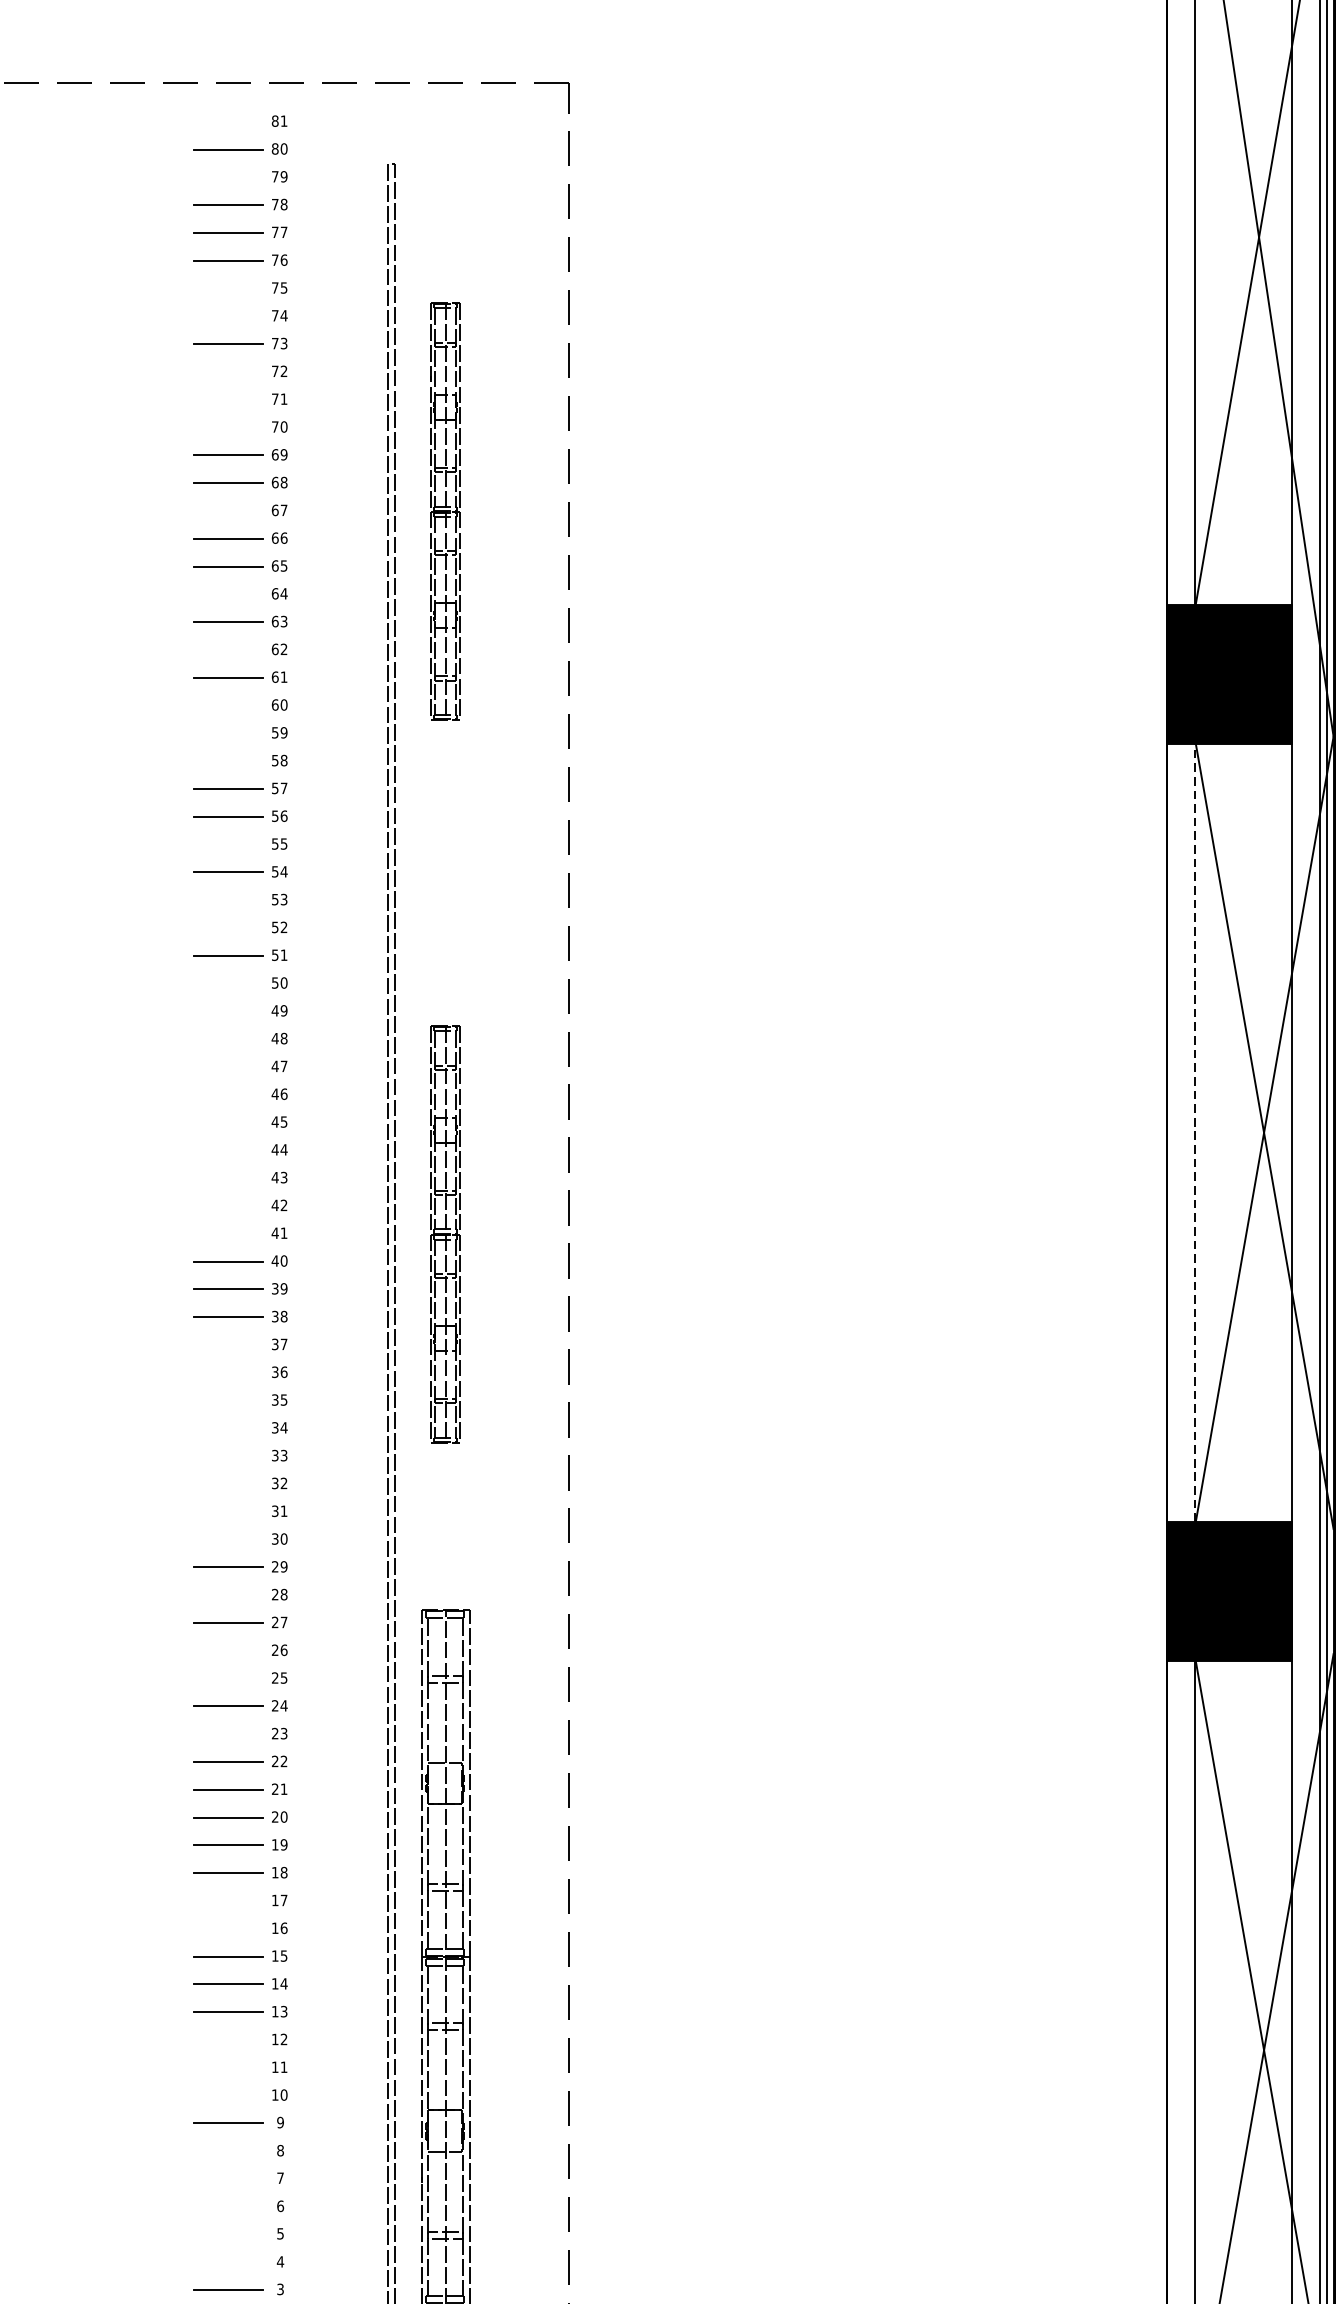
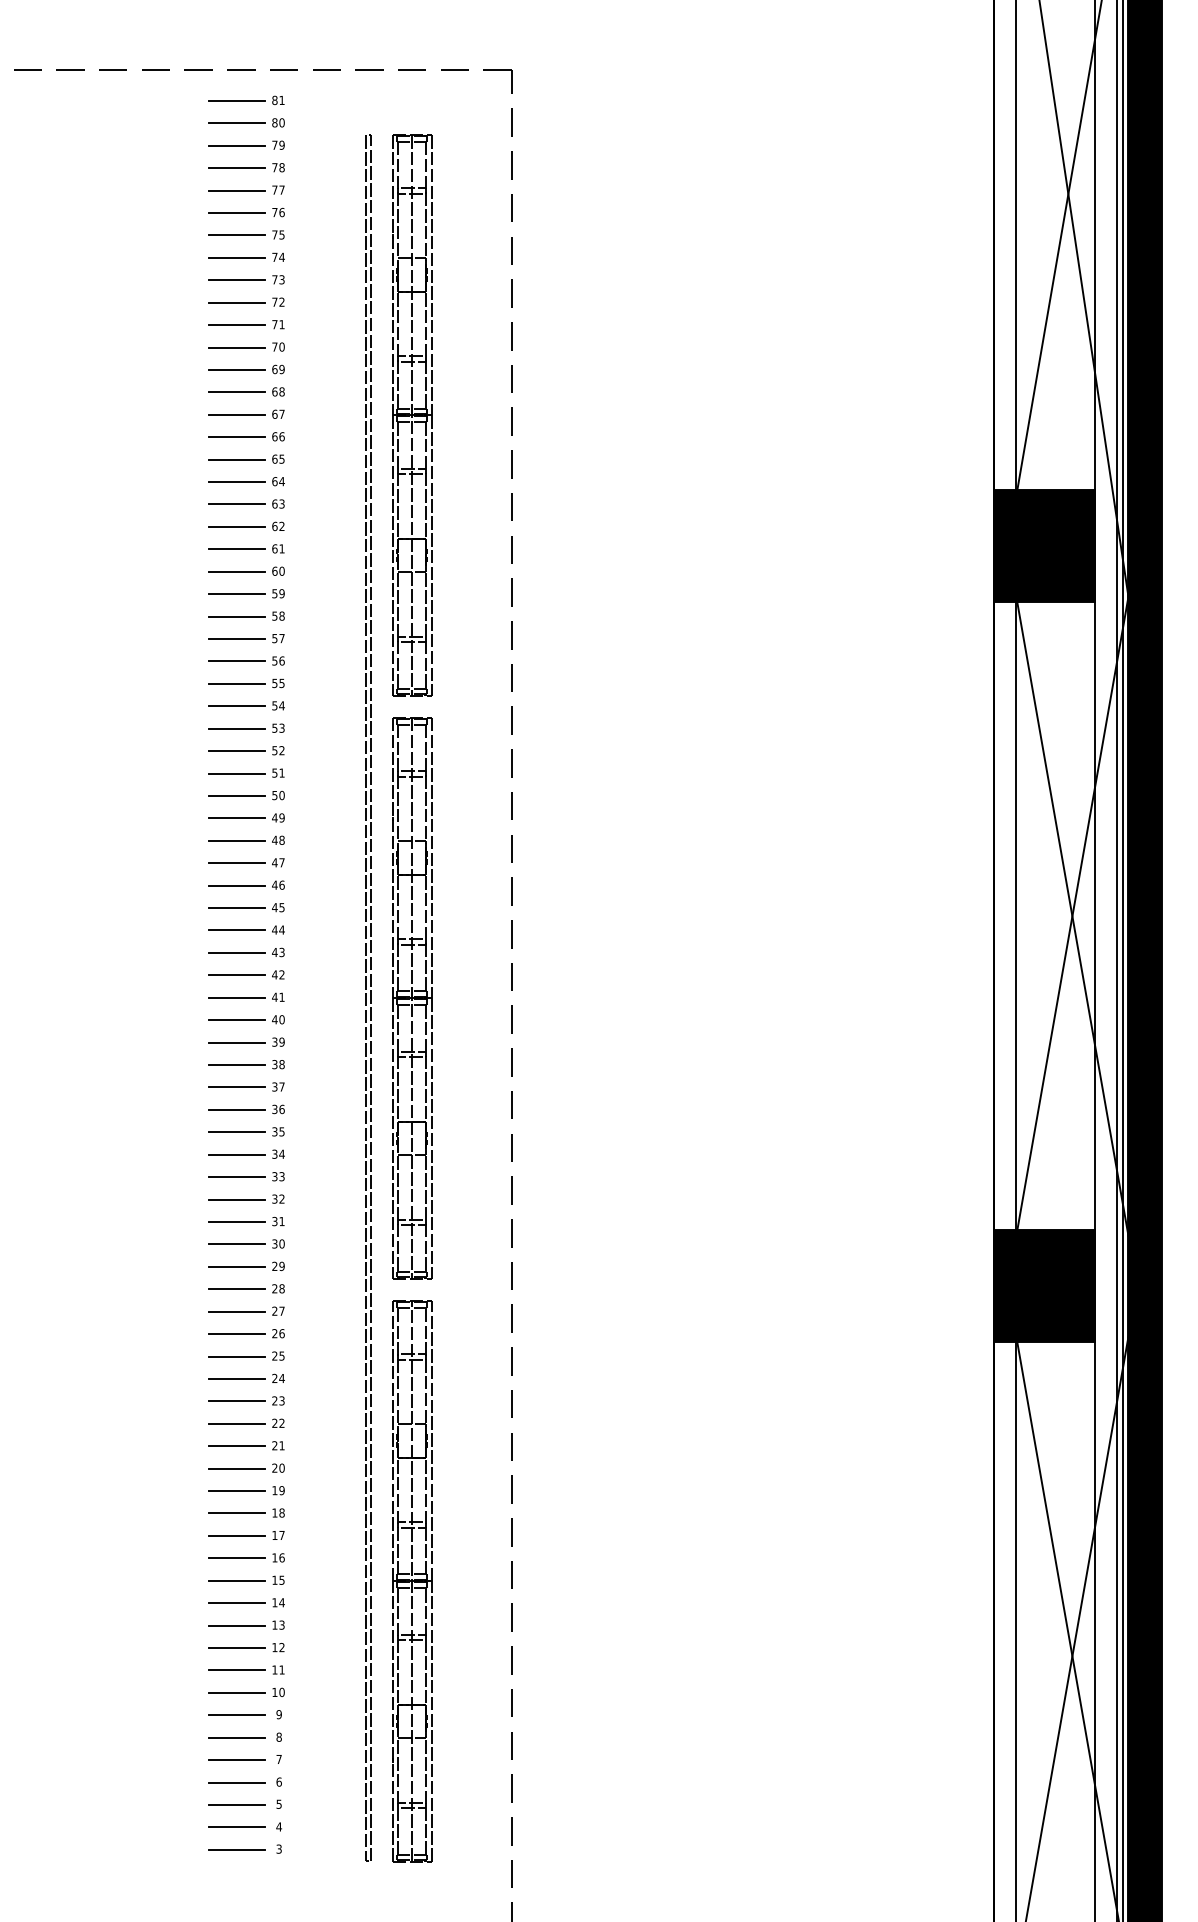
line: (228, 121) -> (237, 100), added
line: (227, 177) -> (236, 145), added
line: (228, 288) -> (237, 235), added
line: (228, 315) -> (237, 257), added
line: (228, 371) -> (237, 302), added
line: (228, 400) -> (237, 325), added
line: (228, 427) -> (237, 347), added
line: (228, 510) -> (237, 414), added
part: (445, 511) -> (412, 415), size x1.67
line: (228, 594) -> (237, 482), added
line: (228, 649) -> (237, 526), added
line: (228, 705) -> (237, 571), added
line: (228, 733) -> (237, 594), added
line: (228, 761) -> (237, 616), added
line: (228, 844) -> (237, 683), added
line: (228, 899) -> (237, 728), added
line: (228, 928) -> (237, 751), added
line: (228, 982) -> (237, 795), added
line: (228, 1011) -> (237, 818), added
line: (228, 1038) -> (237, 840), added
line: (228, 1067) -> (237, 863), added
line: (228, 1094) -> (237, 885), added
line: (228, 1123) -> (237, 908), added
line: (1194, 1133) -> (1016, 916), dashed -> solid
line: (228, 1150) -> (237, 930), added
line: (228, 1177) -> (237, 952), added
line: (228, 1206) -> (237, 975), added
line: (228, 1233) -> (237, 997), added
part: (445, 1234) -> (412, 998), size x1.67
line: (228, 1345) -> (237, 1087), added
line: (228, 1372) -> (237, 1109), added
line: (228, 1400) -> (237, 1132), added
line: (228, 1428) -> (237, 1154), added
line: (228, 1456) -> (237, 1177), added
line: (228, 1483) -> (237, 1199), added
line: (228, 1511) -> (237, 1221), added
line: (228, 1539) -> (237, 1244), added
line: (228, 1595) -> (237, 1289), added
line: (228, 1651) -> (237, 1334), added
line: (228, 1678) -> (237, 1356), added
line: (228, 1734) -> (237, 1401), added
line: (228, 1900) -> (237, 1535), added
line: (228, 1929) -> (237, 1558), added
line: (228, 2040) -> (237, 1648), added
line: (228, 2067) -> (237, 1670), added
line: (228, 2095) -> (237, 1692), added
line: (228, 2150) -> (237, 1737), added
line: (228, 2179) -> (237, 1760), added
line: (228, 2206) -> (237, 1782), added
line: (227, 2234) -> (236, 1804), added
line: (227, 2261) -> (236, 1826), added

